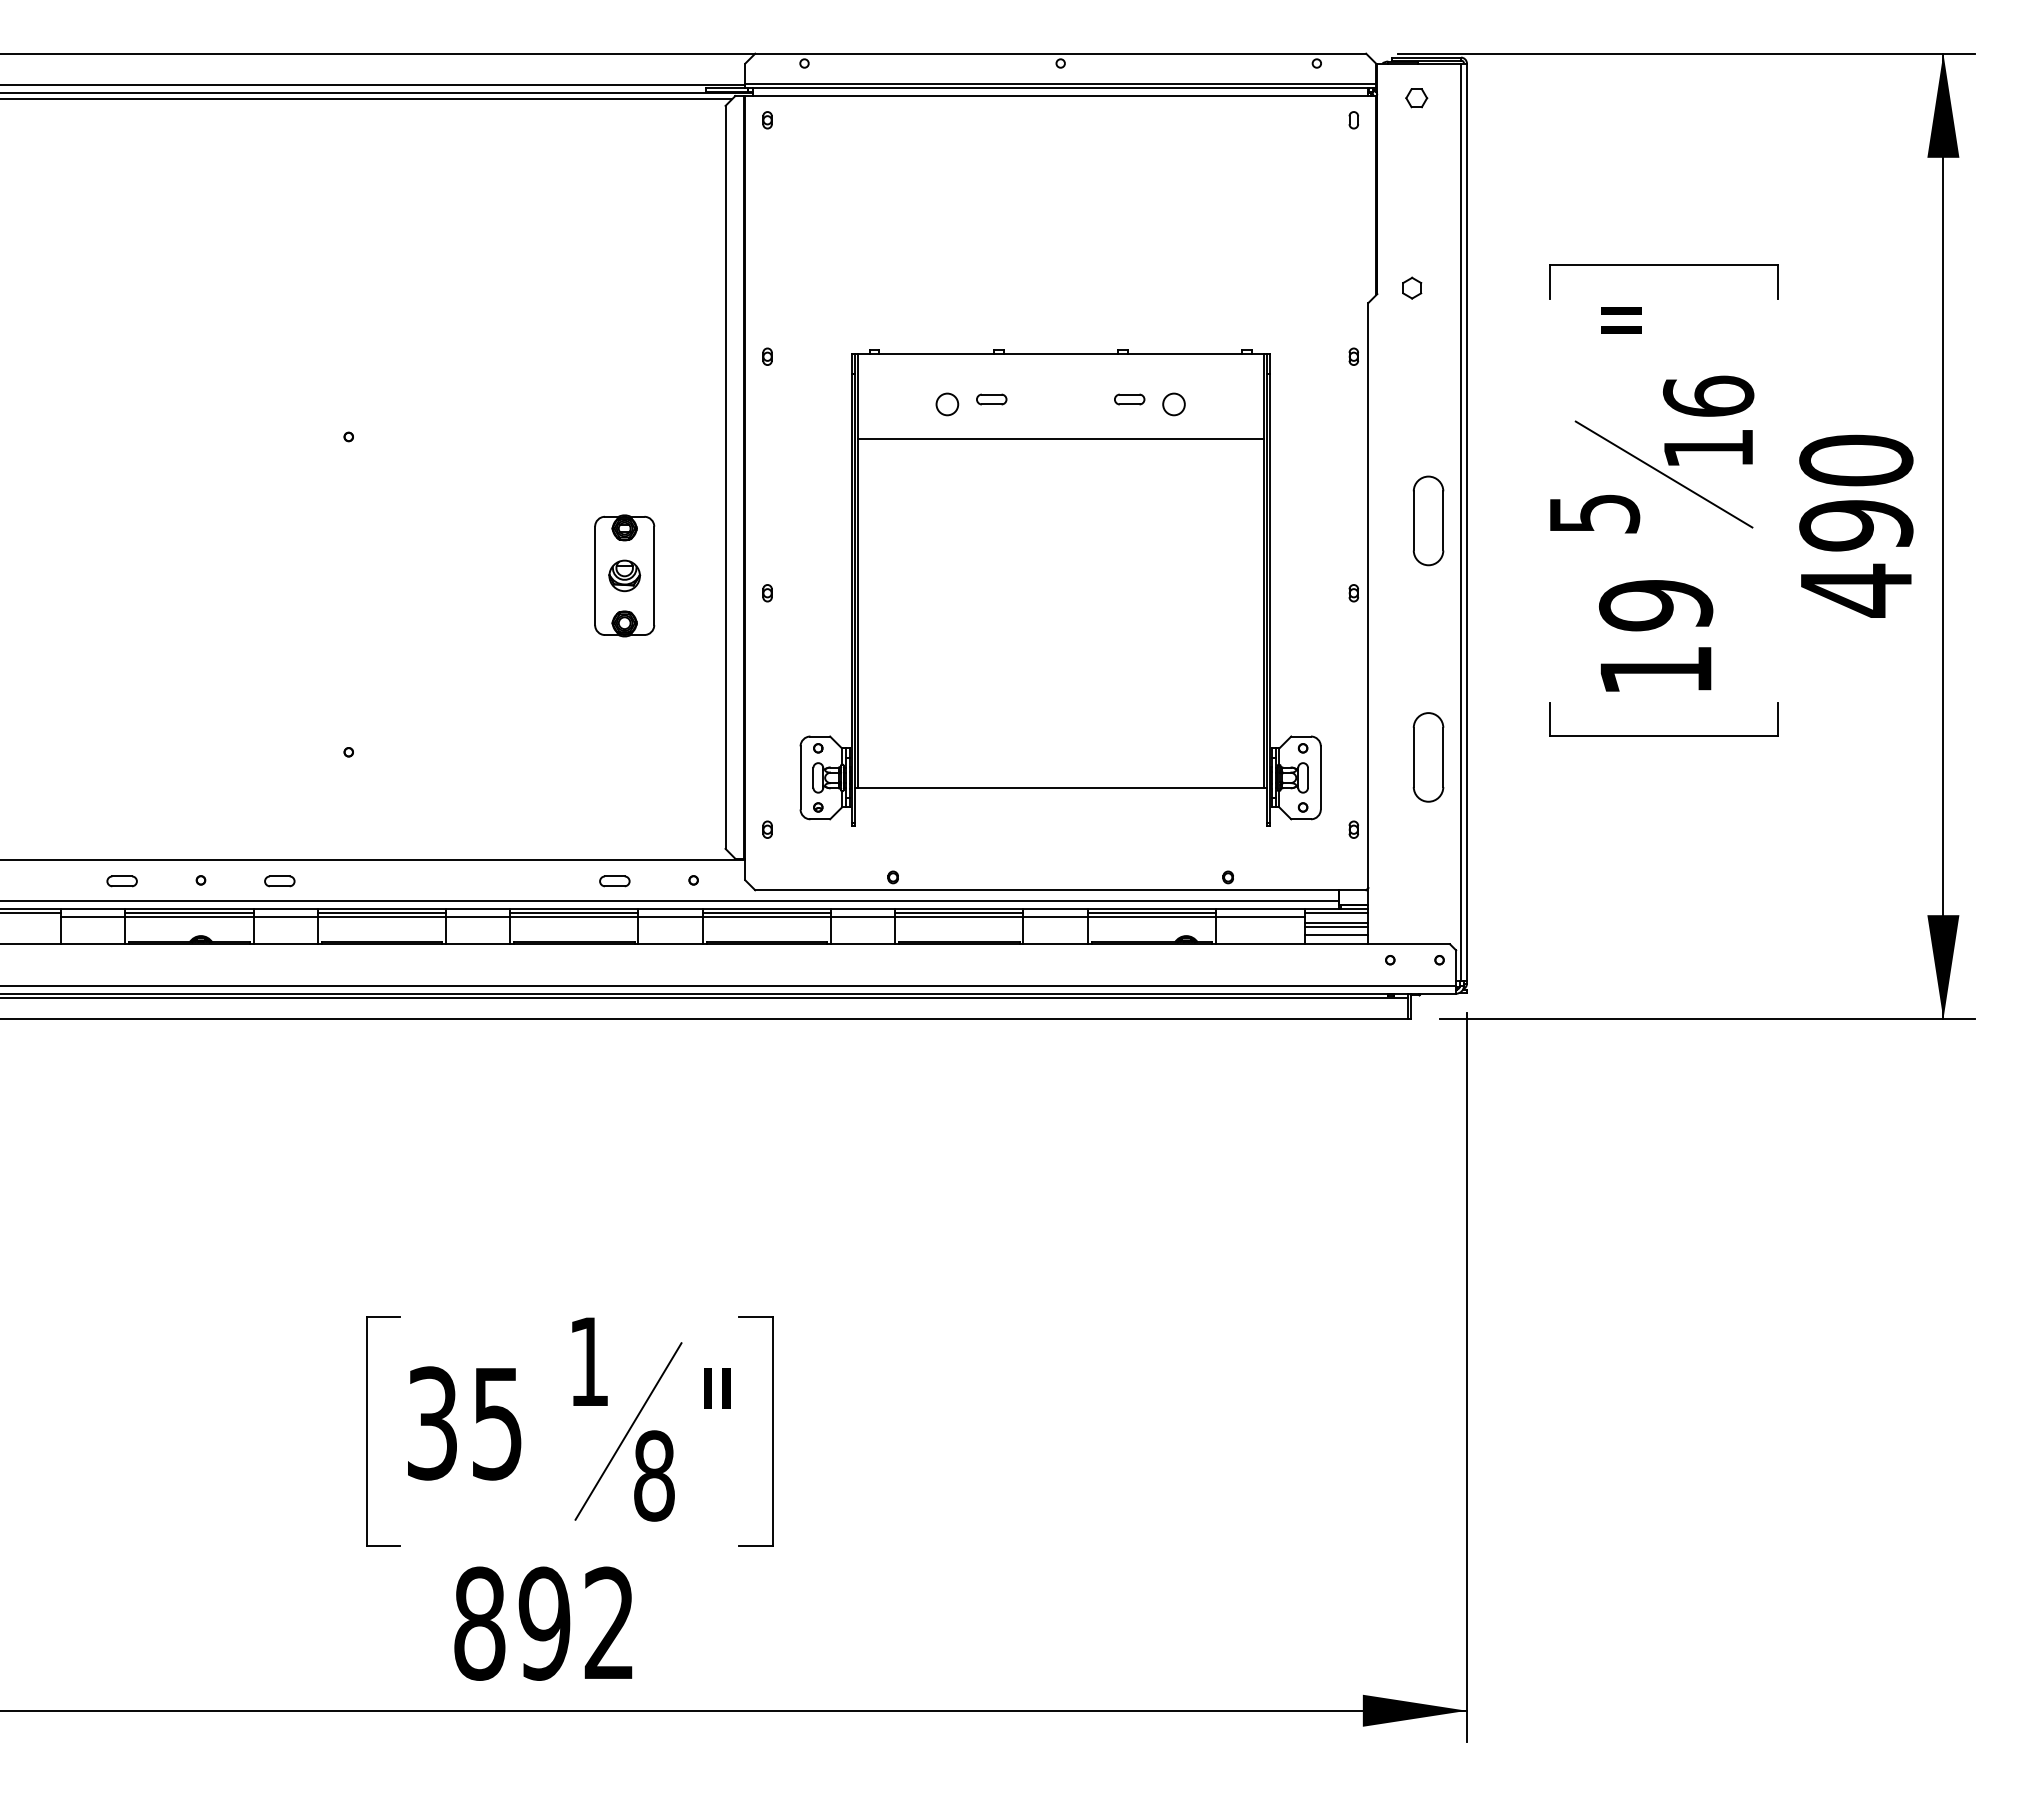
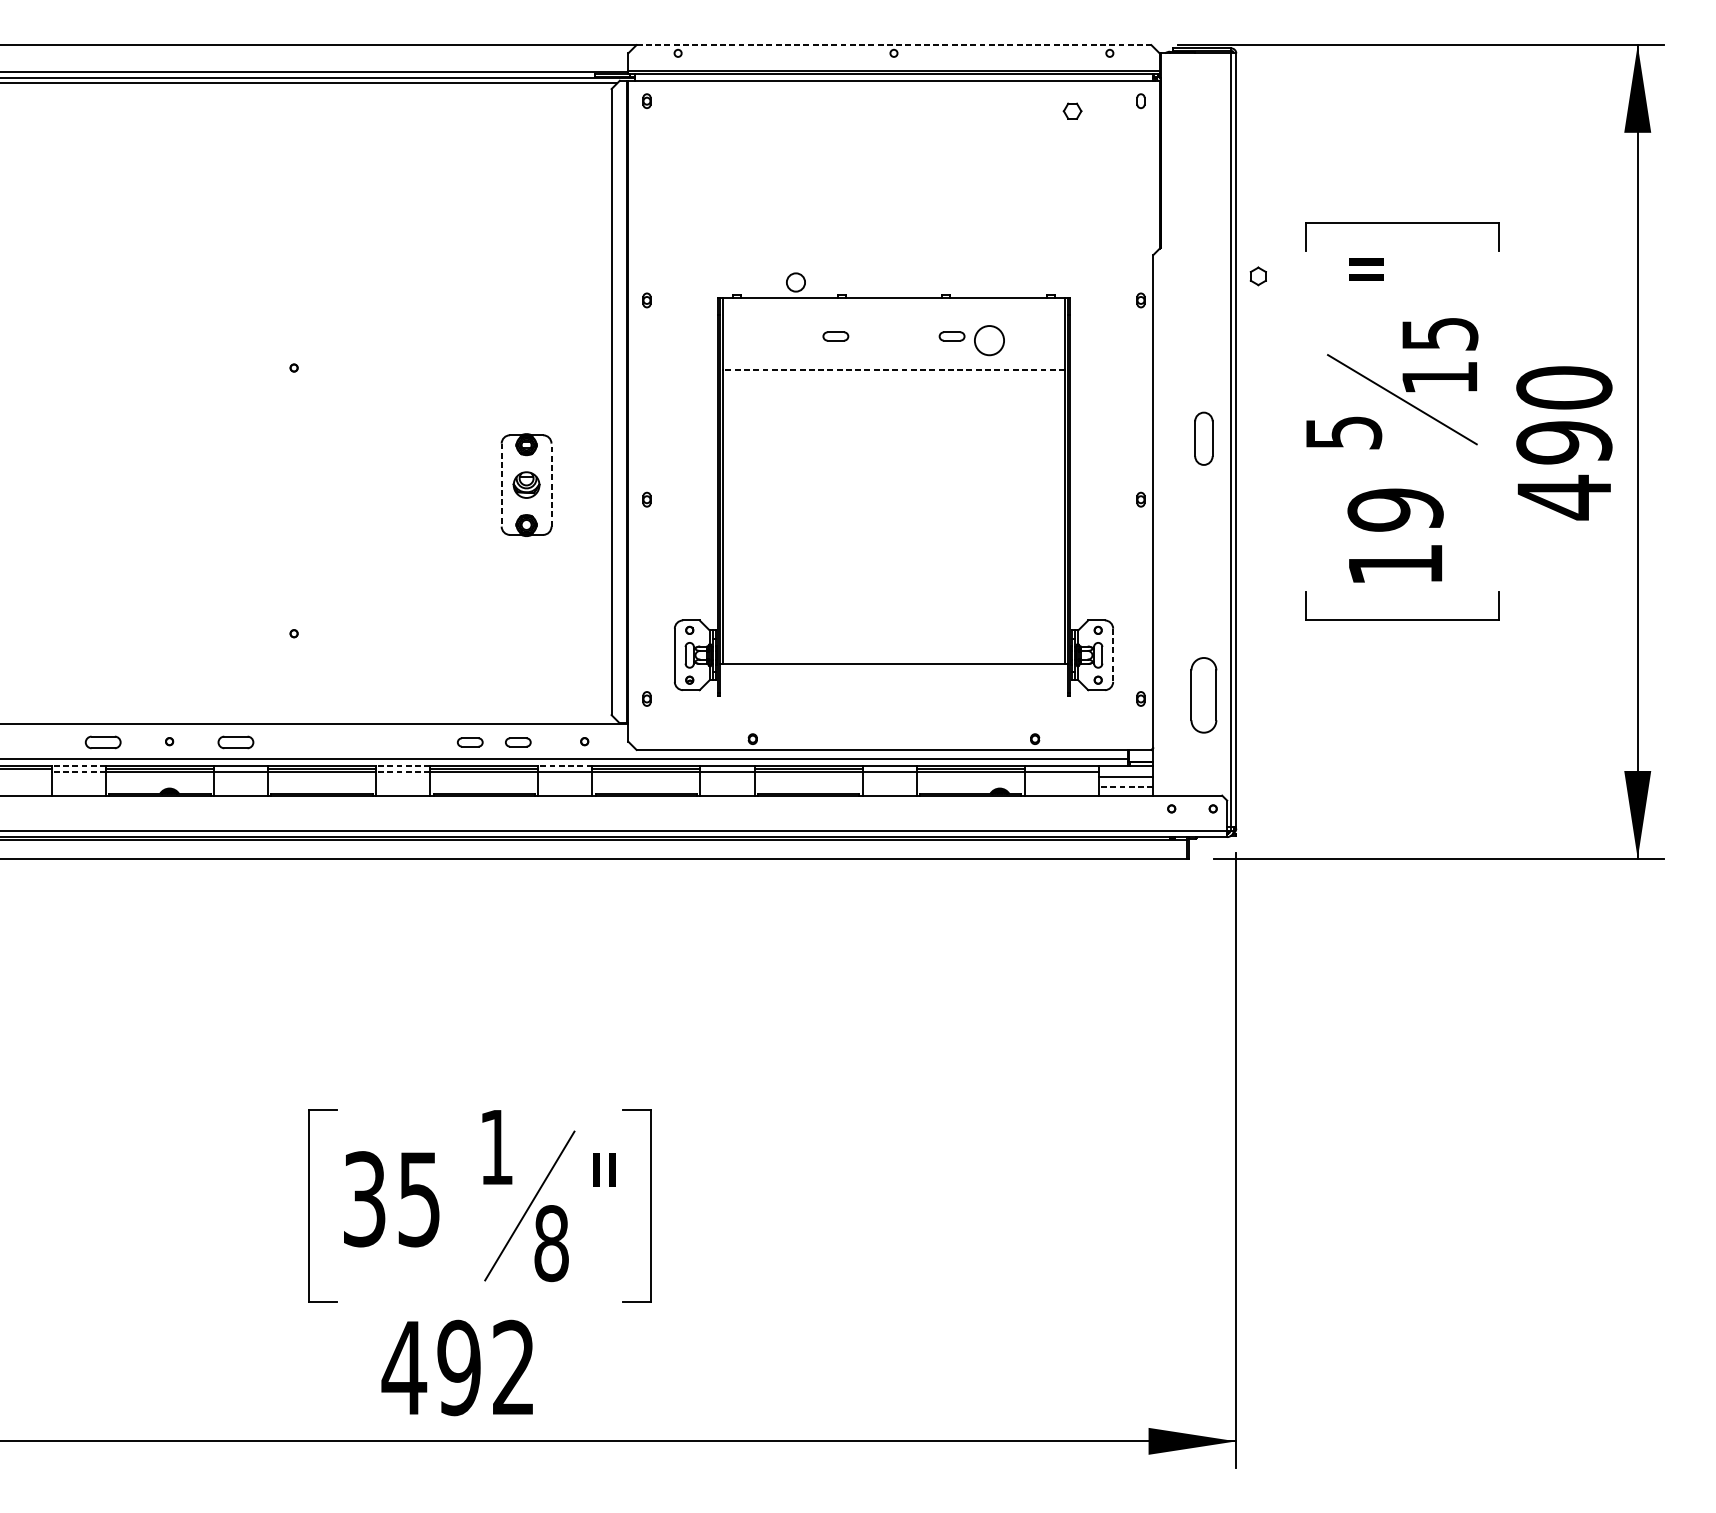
line: (1061, 53) -> (894, 44), solid -> dashed
part: (1416, 98) -> (1072, 111), moved
part: (1412, 287) -> (1258, 275), moved
text: (1708, 395) -> (1439, 333), 16 -> 15
circle: (947, 404) -> (796, 282), moved
circle: (1173, 404) -> (989, 340), size x1.6
line: (1060, 438) -> (893, 369), solid -> dashed
part: (1428, 520) -> (1203, 438), size x0.7
line: (654, 575) -> (551, 484), solid -> dashed
line: (595, 576) -> (502, 485), solid -> dashed
part: (1428, 757) -> (1203, 695), moved
line: (1320, 777) -> (1112, 654), solid -> dashed
part: (121, 881) -> (102, 742), size x1.4
part: (279, 881) -> (235, 742), size x1.4
part: (557, 881) -> (469, 742), added
line: (92, 908) -> (78, 765), solid -> dashed
line: (477, 908) -> (402, 765), solid -> dashed
line: (670, 908) -> (565, 765), solid -> dashed
line: (1336, 912) -> (1126, 768), removed
line: (92, 916) -> (78, 772), solid -> dashed
line: (477, 916) -> (402, 772), solid -> dashed
line: (1336, 926) -> (1126, 780), removed
line: (1336, 934) -> (1126, 787), solid -> dashed
text: (479, 1623) -> (404, 1367), 892 -> 492

